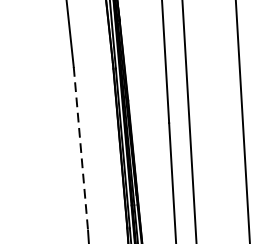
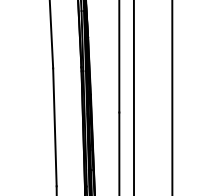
line: (80, 149) -> (54, 127), dashed -> solid

